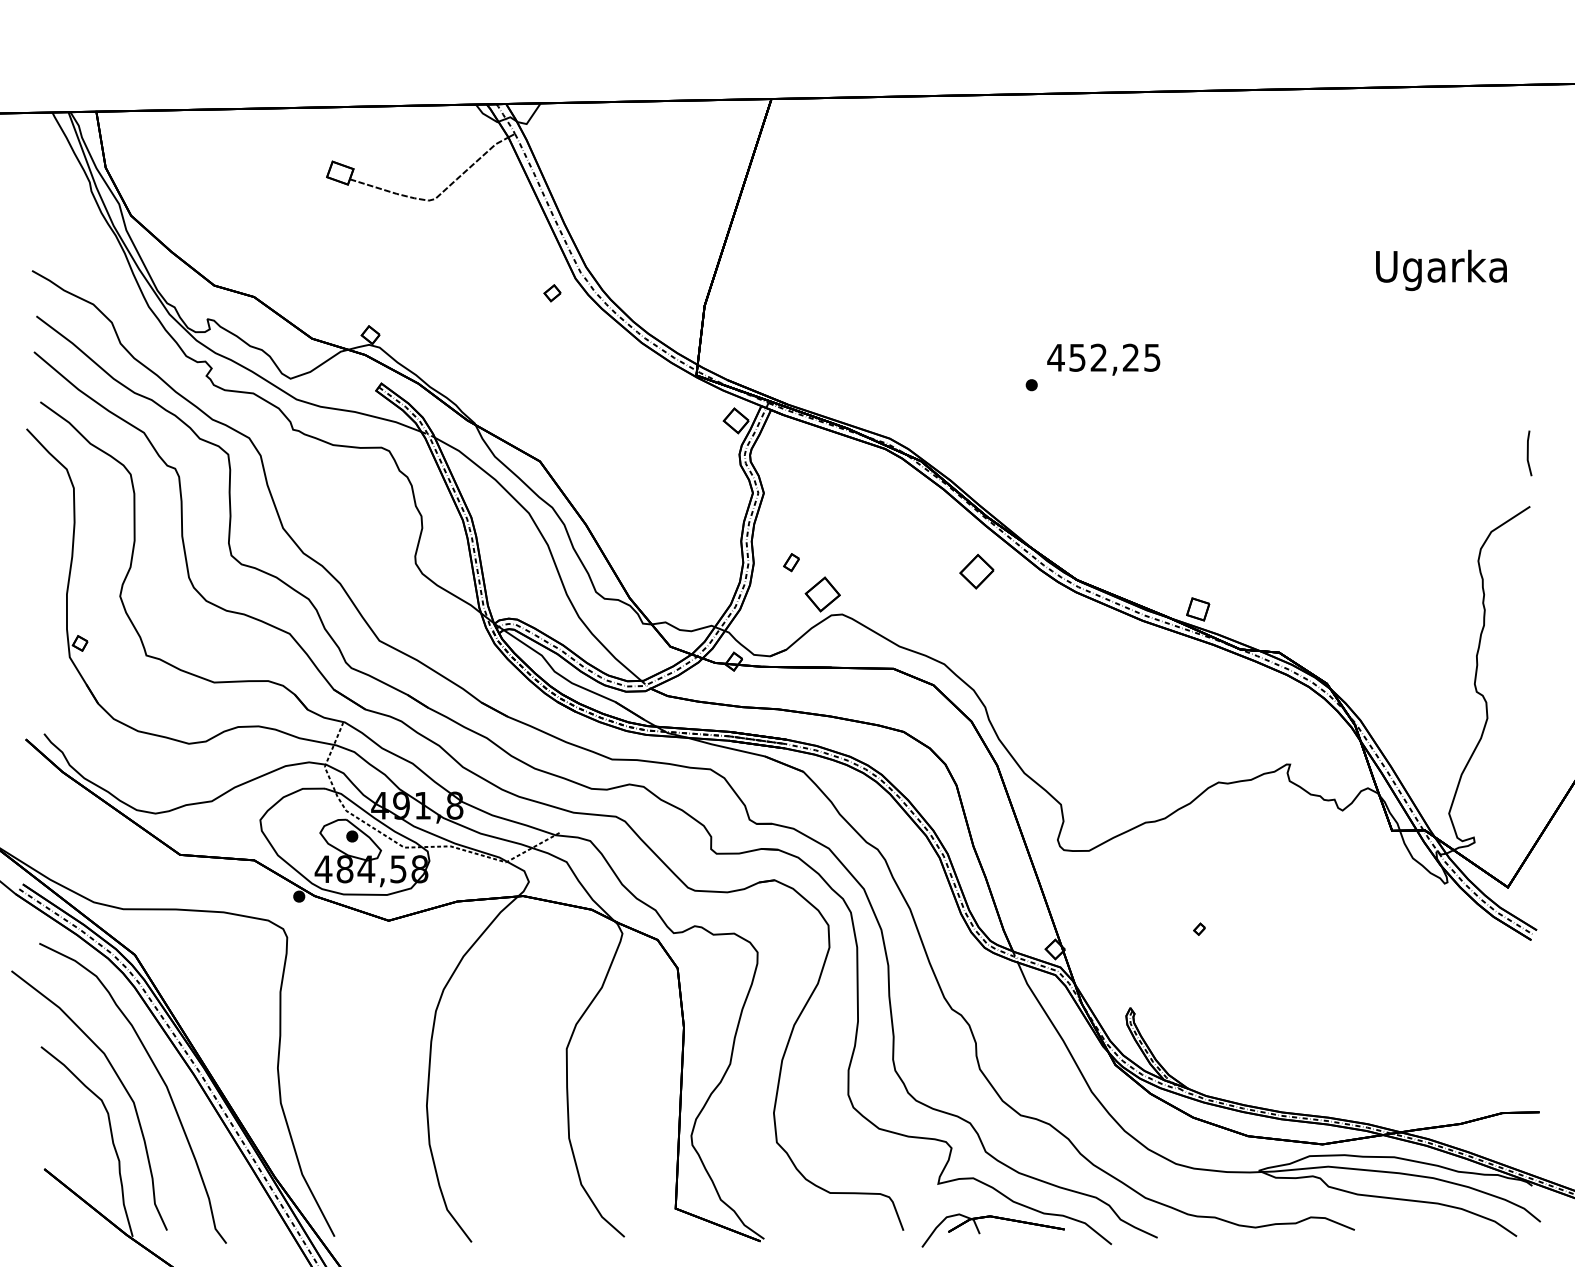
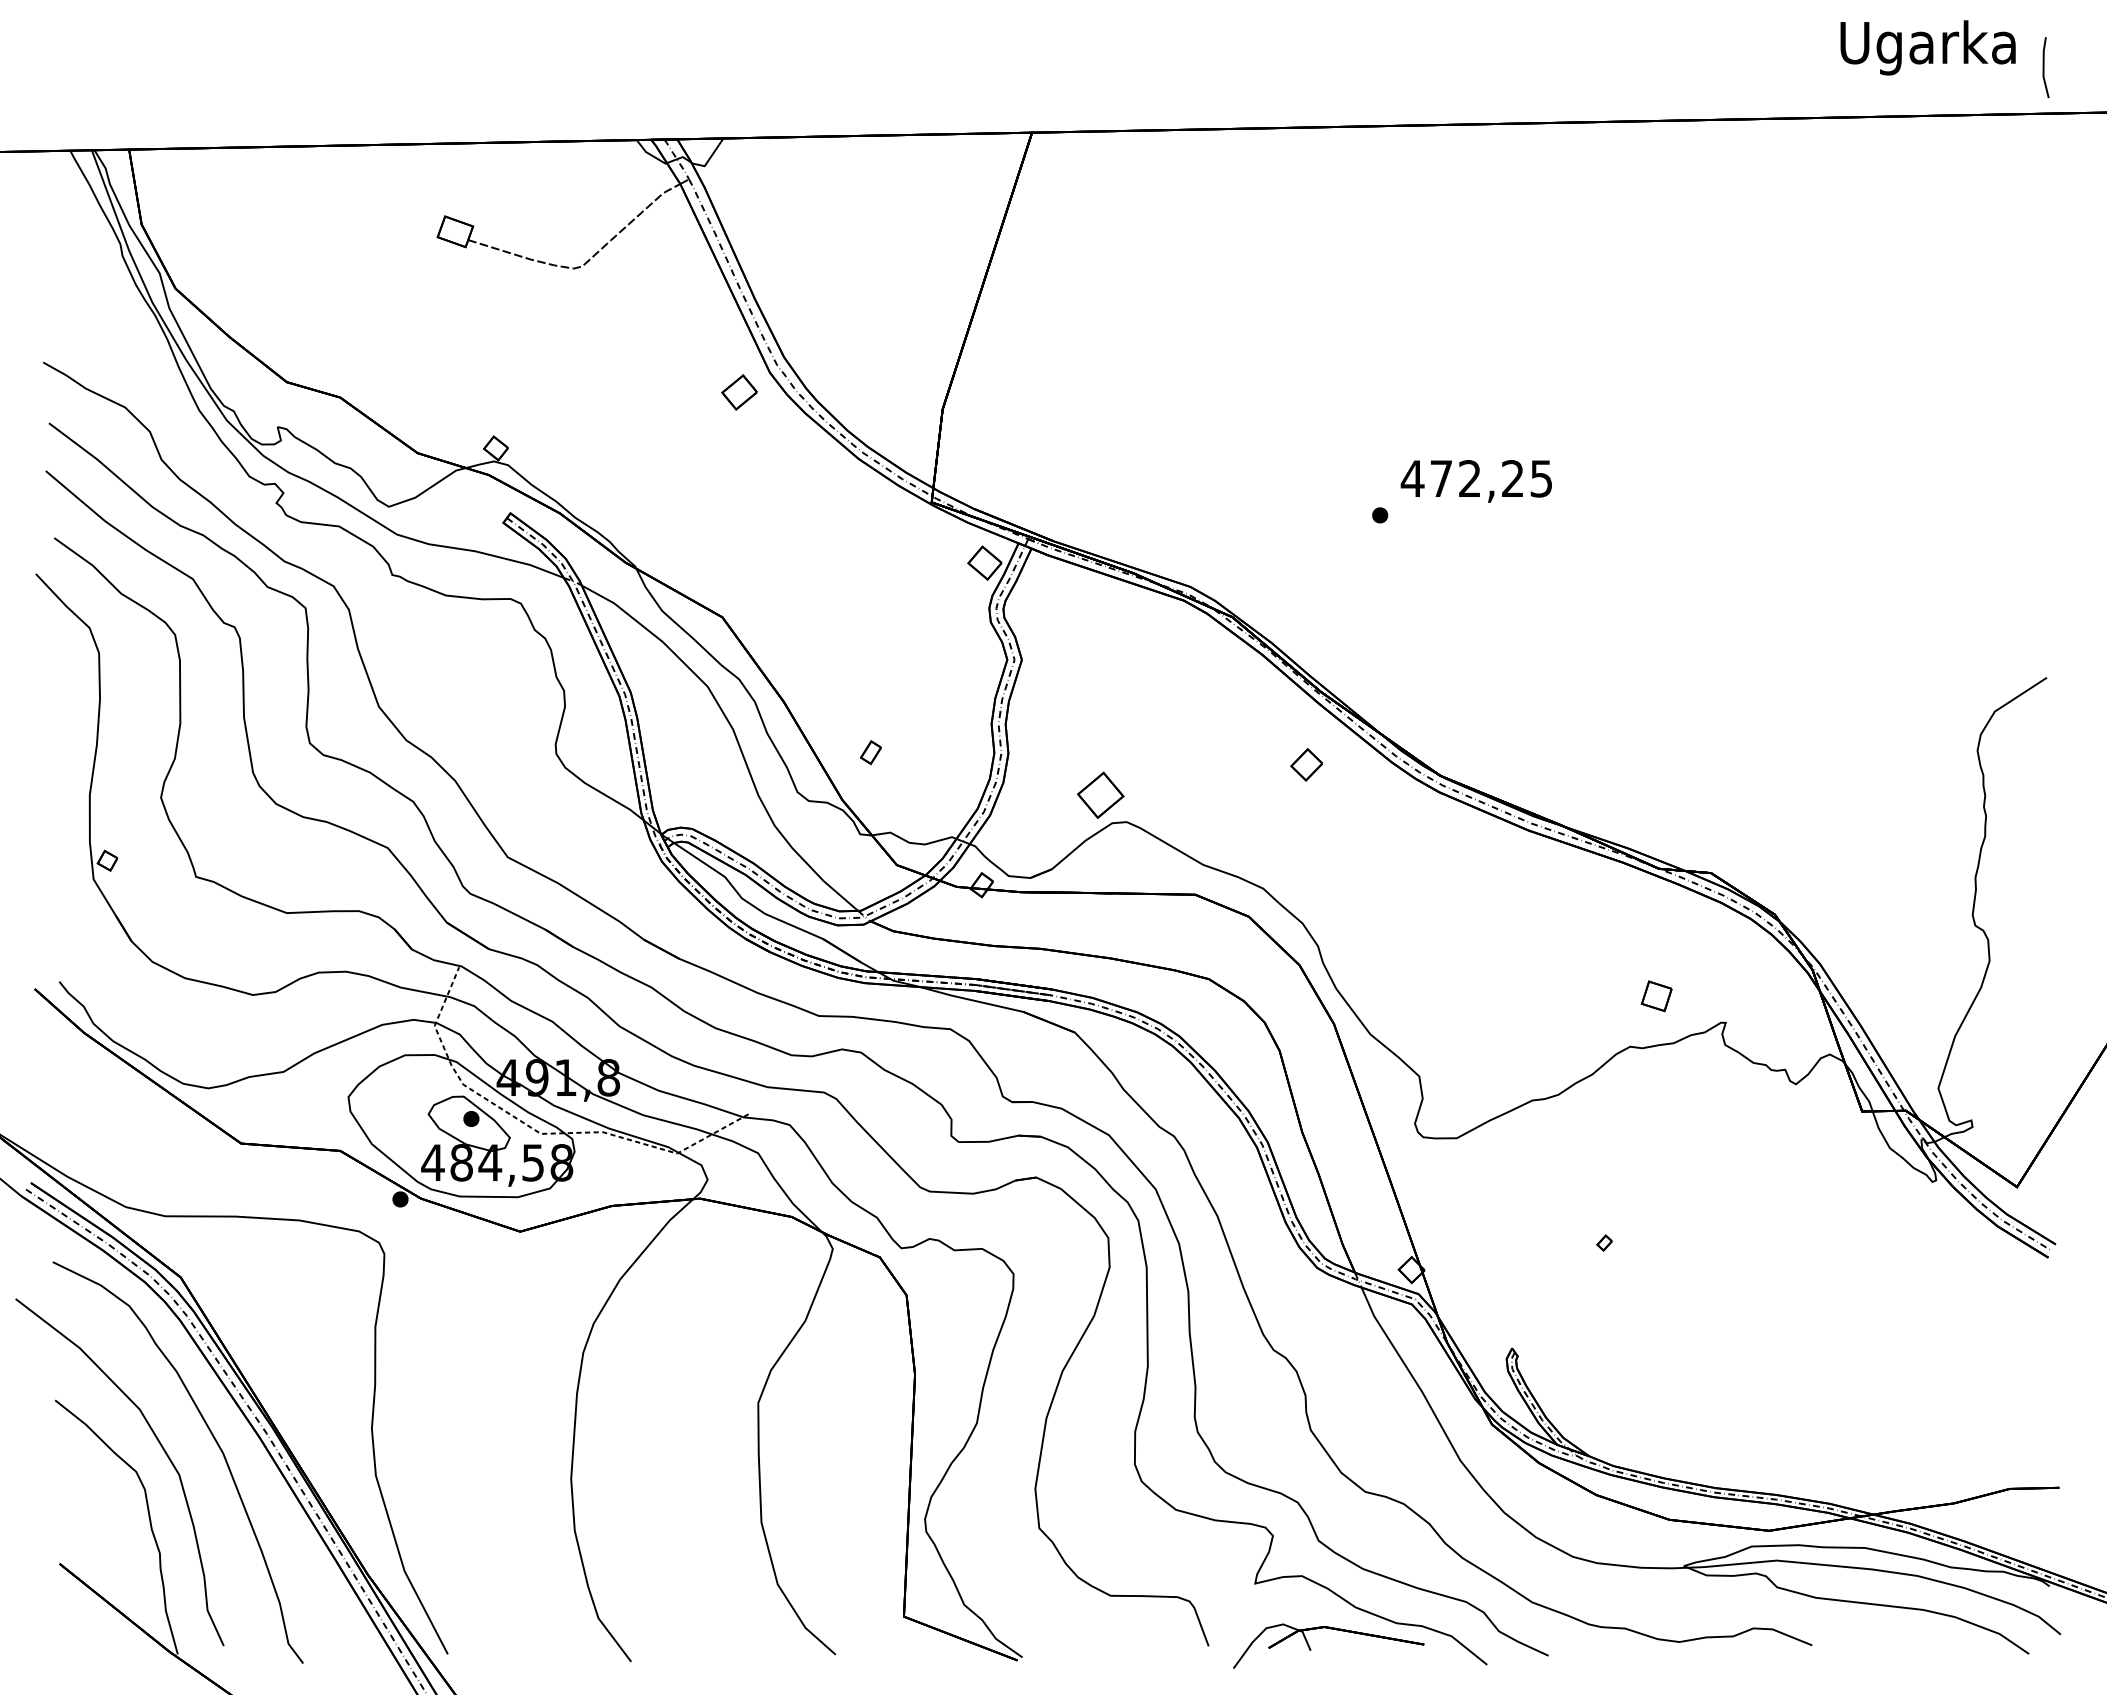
text: (1440, 270) -> (1927, 47), moved
part: (551, 293) -> (738, 392), size x1.6
text: (1076, 357) -> (1440, 478), 452,25 -> 472,25
line: (1528, 453) -> (2044, 67), moved
part: (791, 562) -> (870, 752), moved
part: (976, 571) -> (1306, 764), size x0.7
part: (1197, 609) -> (1656, 996), moved

